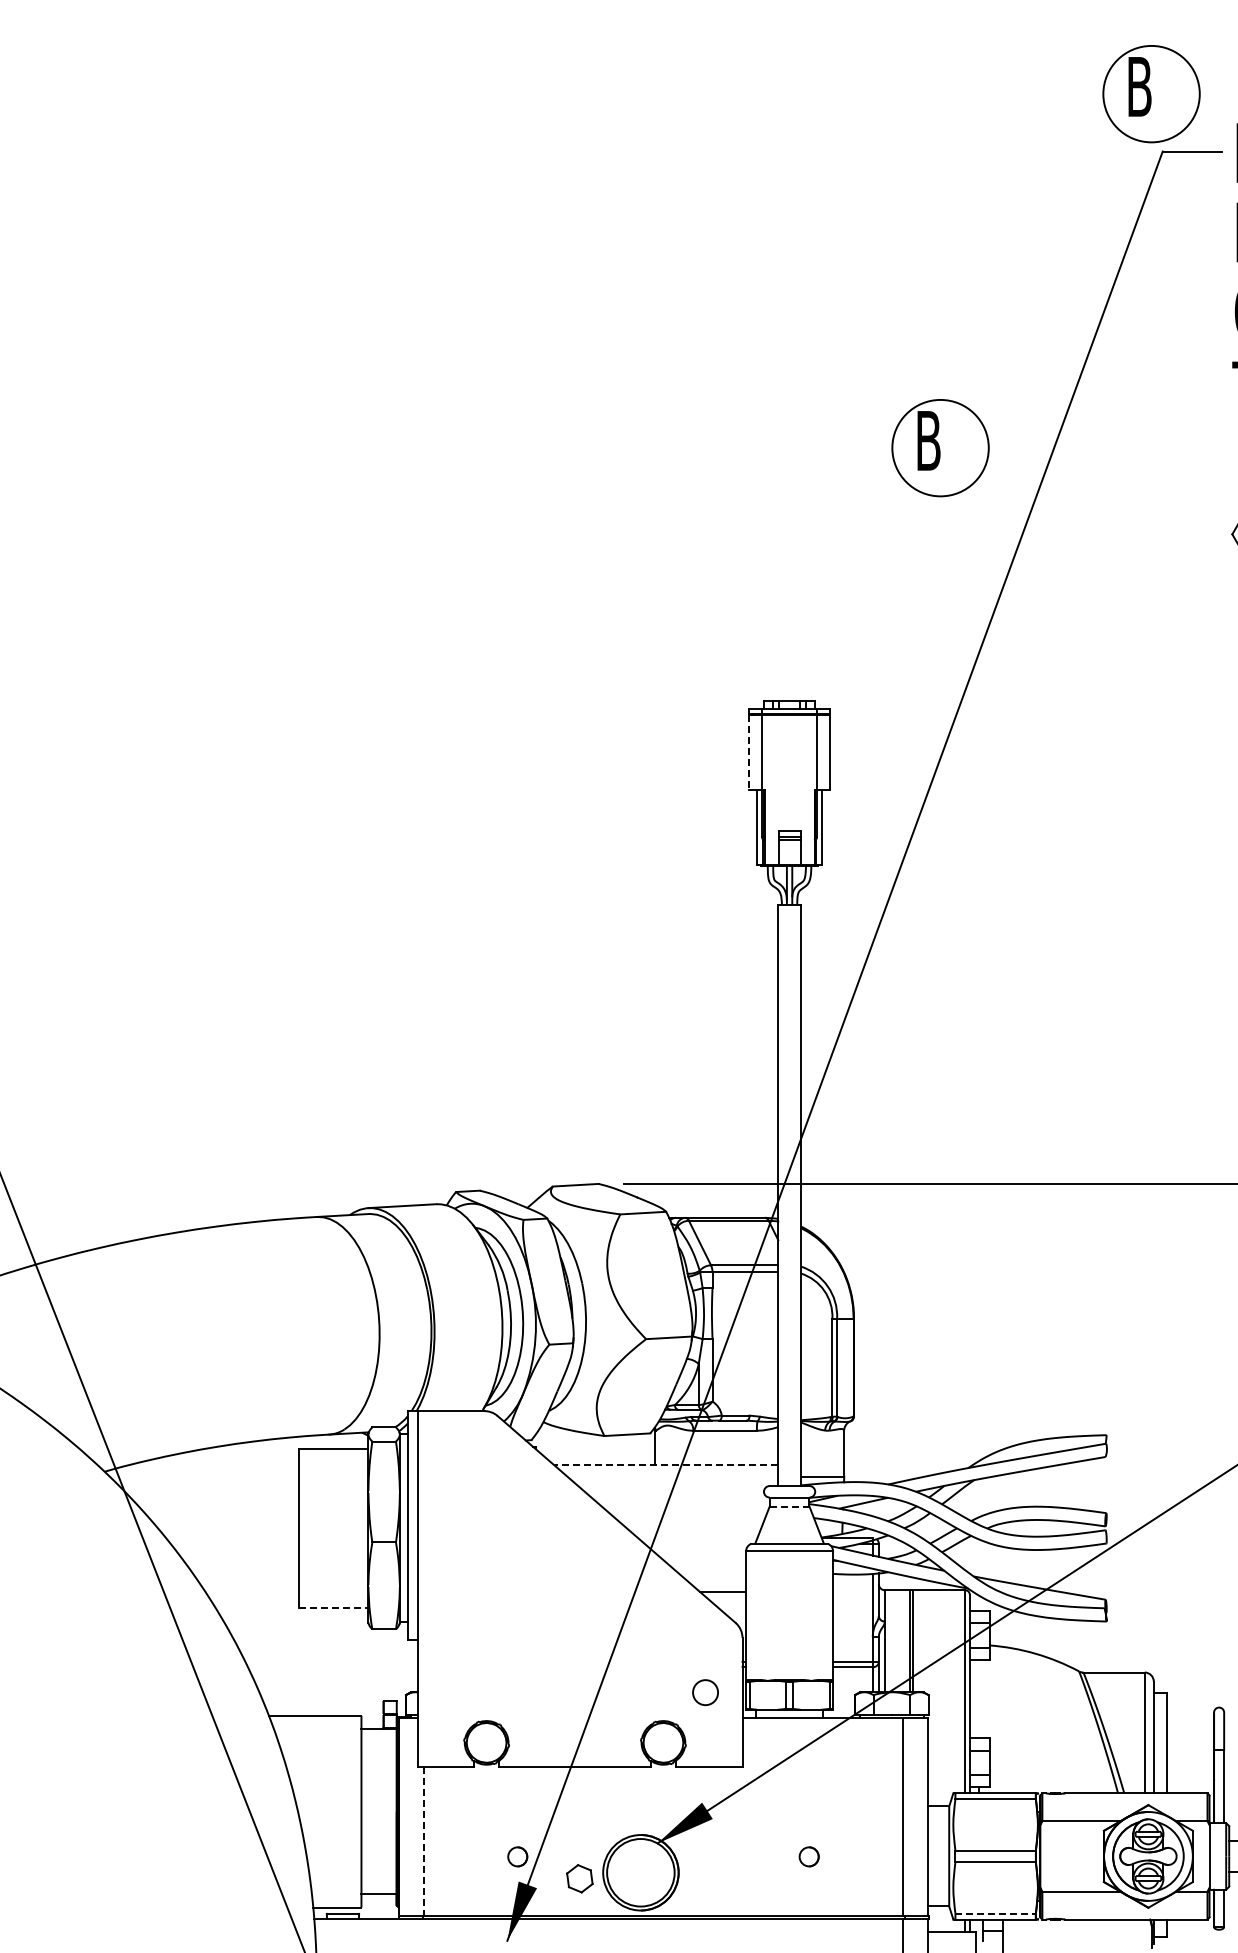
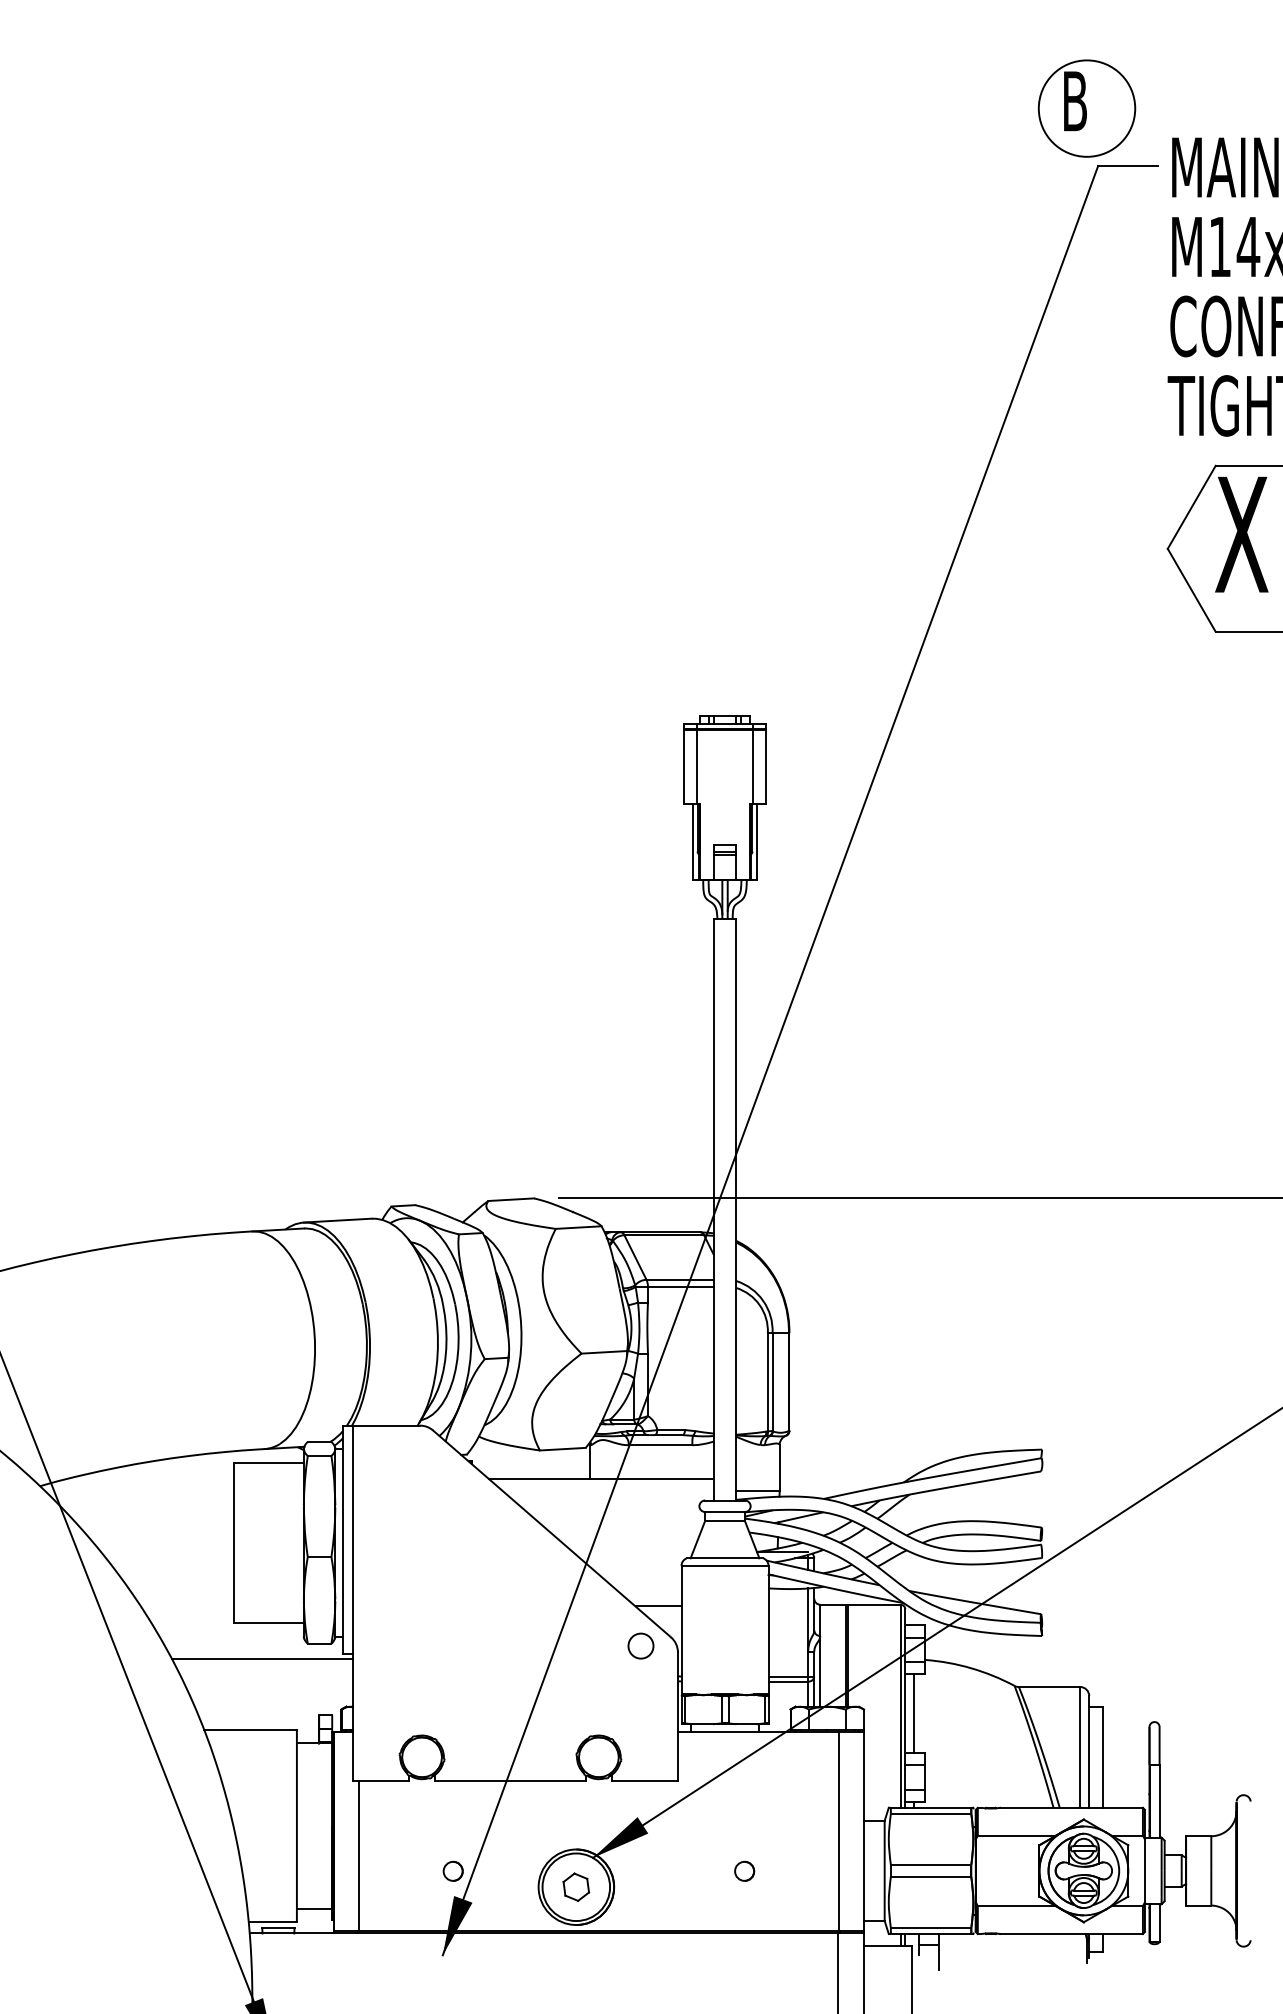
part: (940, 448) -> (875, 462), removed
line: (749, 753) -> (684, 767), dashed -> solid
line: (665, 1465) -> (600, 1479), dashed -> solid
line: (790, 1506) -> (725, 1520), dashed -> solid
line: (334, 1608) -> (269, 1622), dashed -> solid
line: (326, 1645) -> (261, 1659), added
circle: (705, 1692) -> (640, 1645), moved
line: (979, 1699) -> (914, 1713), added
line: (424, 1842) -> (359, 1856), dashed -> solid
part: (580, 1878) -> (576, 1886), moved
line: (996, 1914) -> (931, 1928), dashed -> solid

